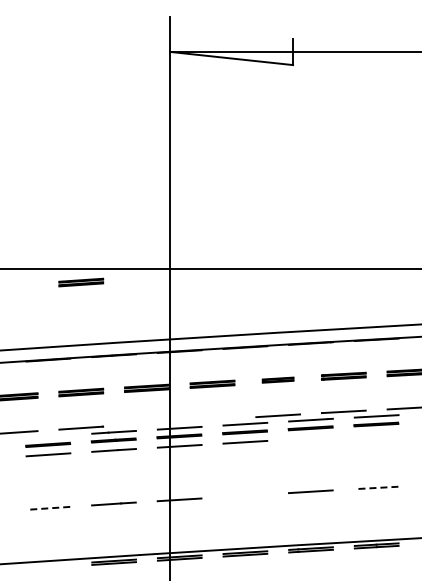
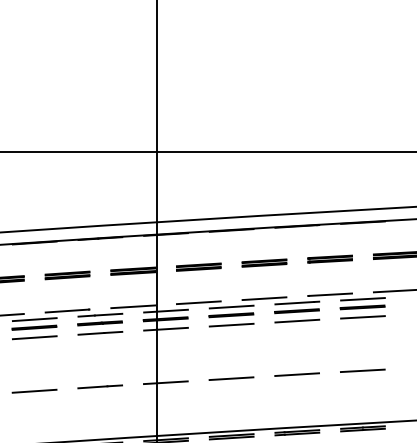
part: (81, 282) -> (67, 165), removed
part: (277, 379) -> (263, 262), size x1.43
line: (212, 419) -> (198, 302), added
line: (146, 423) -> (132, 306), added
line: (376, 434) -> (362, 317), added
line: (48, 436) -> (34, 319), added
line: (310, 437) -> (296, 320), added
line: (376, 487) -> (362, 370), dashed -> solid
line: (244, 495) -> (230, 378), added
line: (48, 508) -> (34, 391), dashed -> solid

